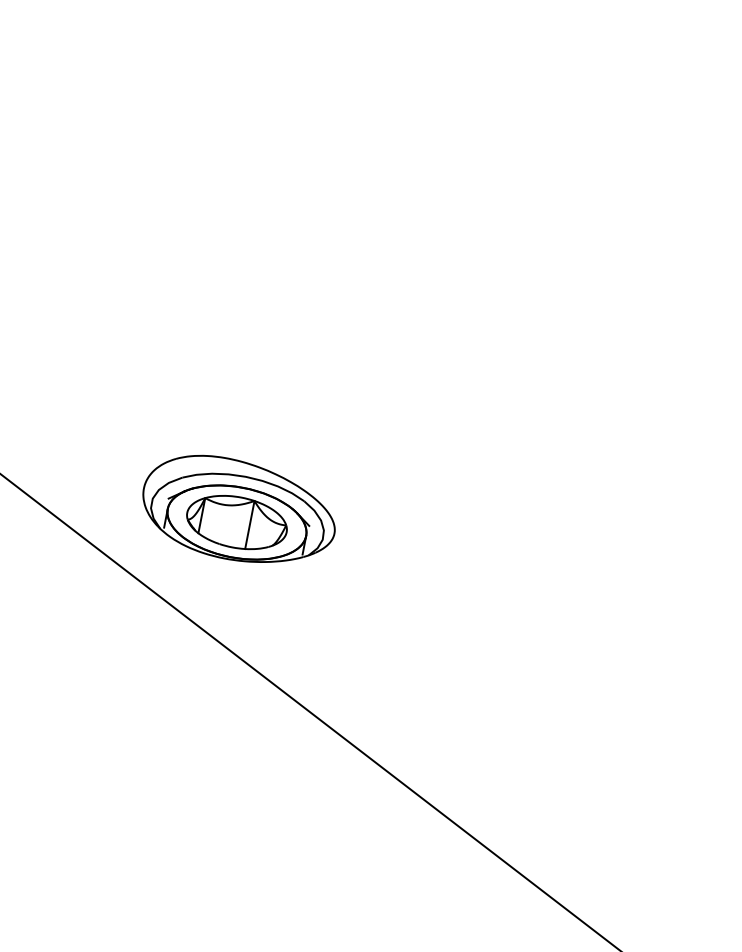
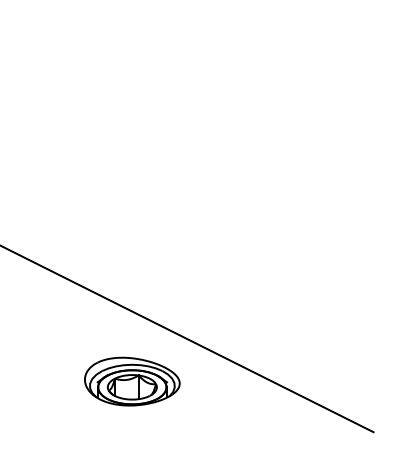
part: (239, 510) -> (132, 381), moved

